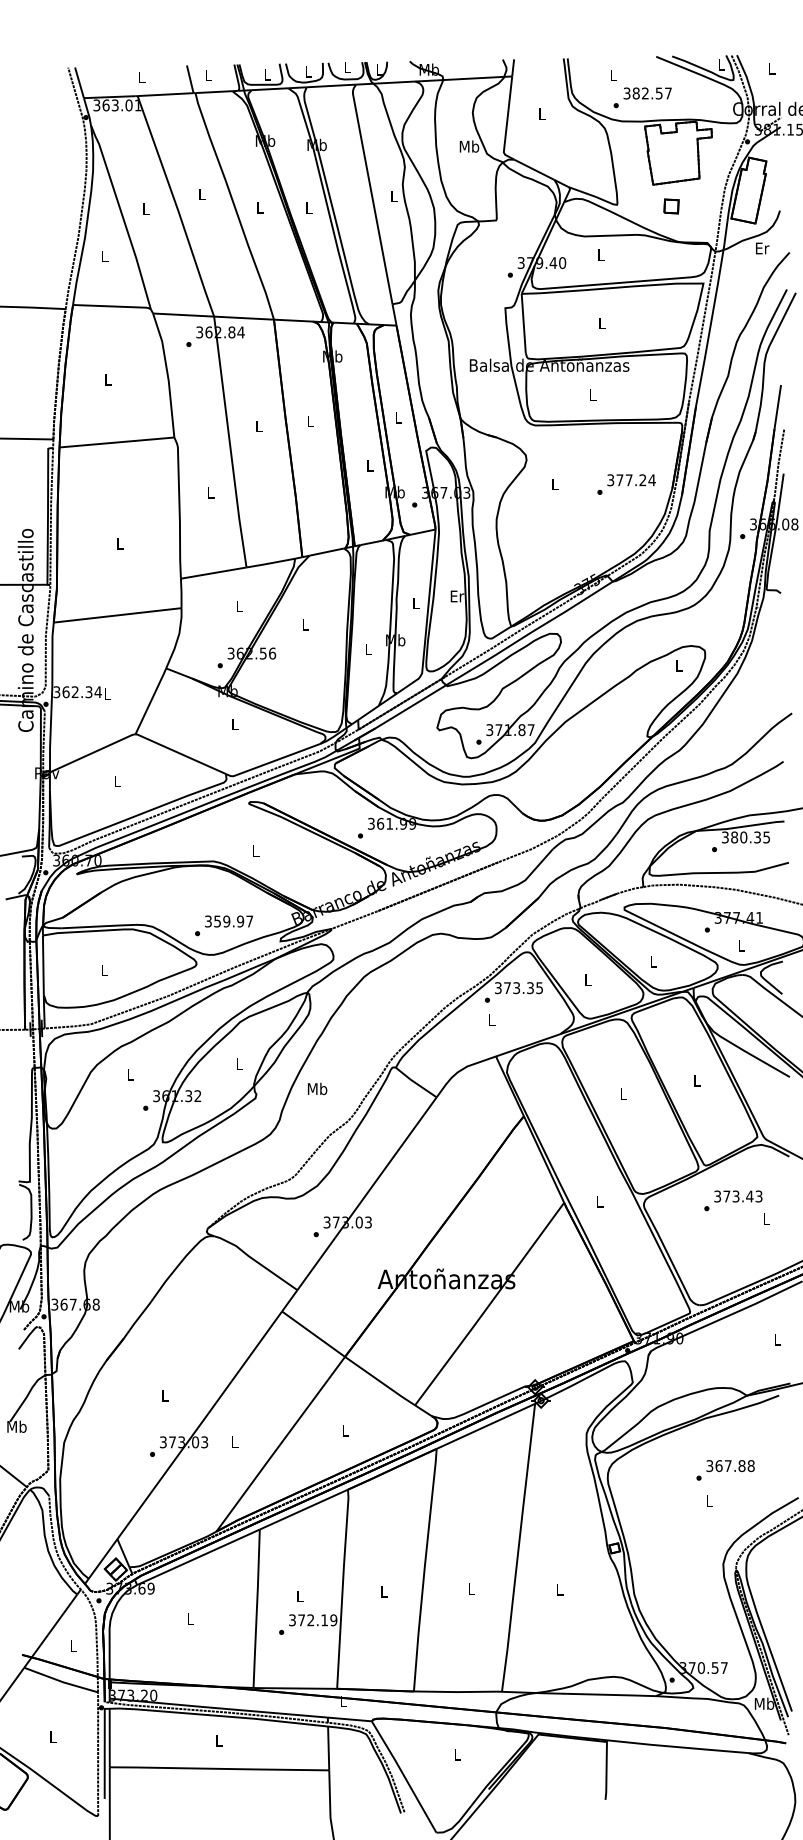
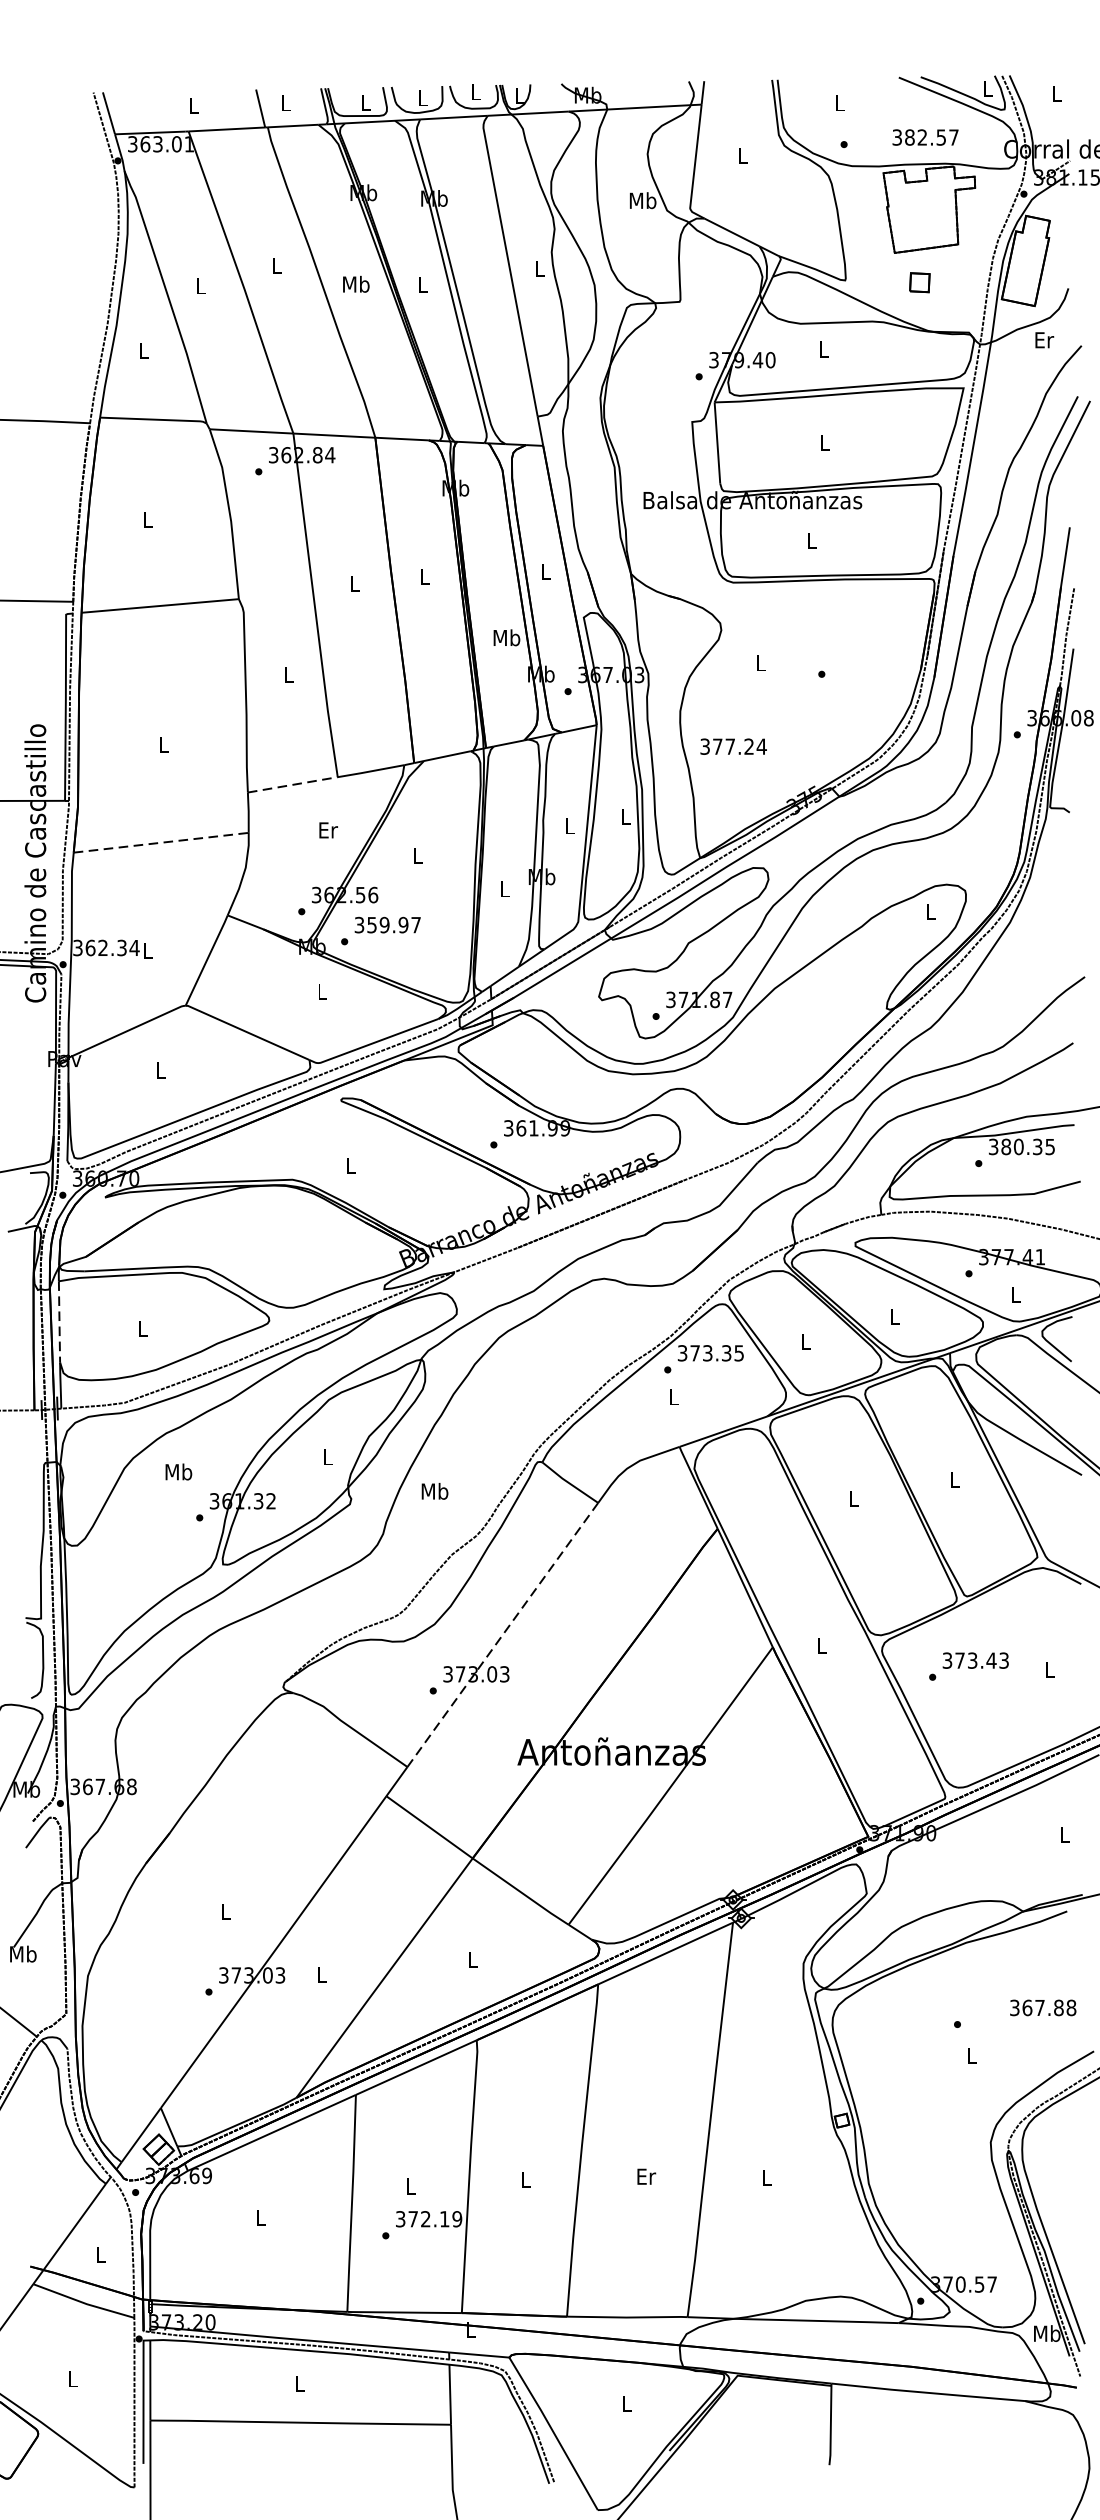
text: (647, 93) -> (925, 137), moved
text: (259, 207) -> (355, 284), L -> Mb
text: (369, 465) -> (506, 637), L -> Mb
text: (631, 480) -> (733, 747), moved
line: (214, 573) -> (293, 785), solid -> dashed
text: (457, 596) -> (626, 816), Er -> L
text: (239, 606) -> (328, 830), L -> Er
line: (118, 615) -> (162, 842), solid -> dashed
text: (223, 925) -> (380, 930), moved
line: (43, 965) -> (59, 1322), solid -> dashed
text: (130, 1074) -> (178, 1471), L -> Mb
line: (367, 1193) -> (503, 1634), solid -> dashed
text: (733, 1200) -> (969, 1666), moved
text: (730, 1466) -> (1043, 2008), moved
text: (471, 1589) -> (645, 2177), L -> Er

